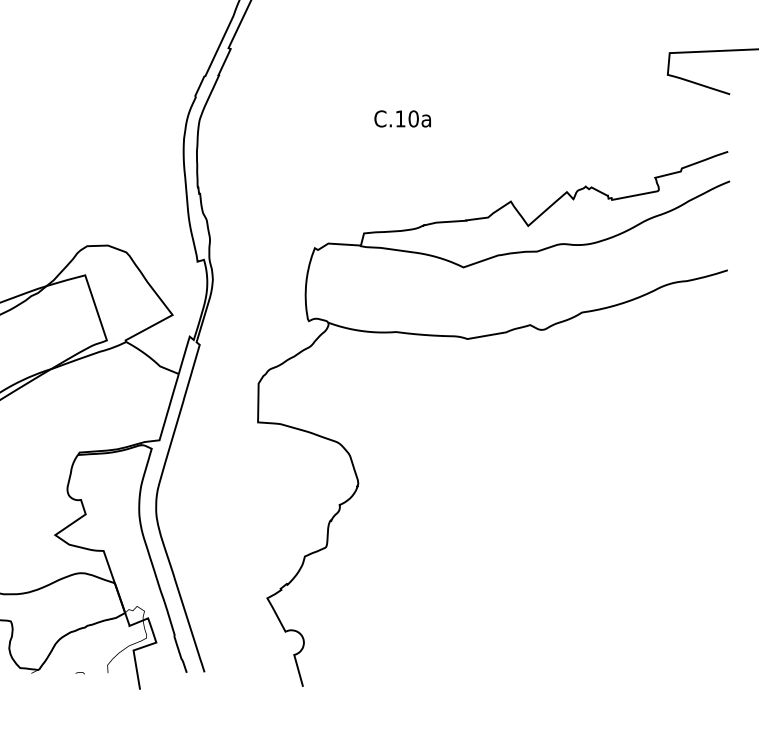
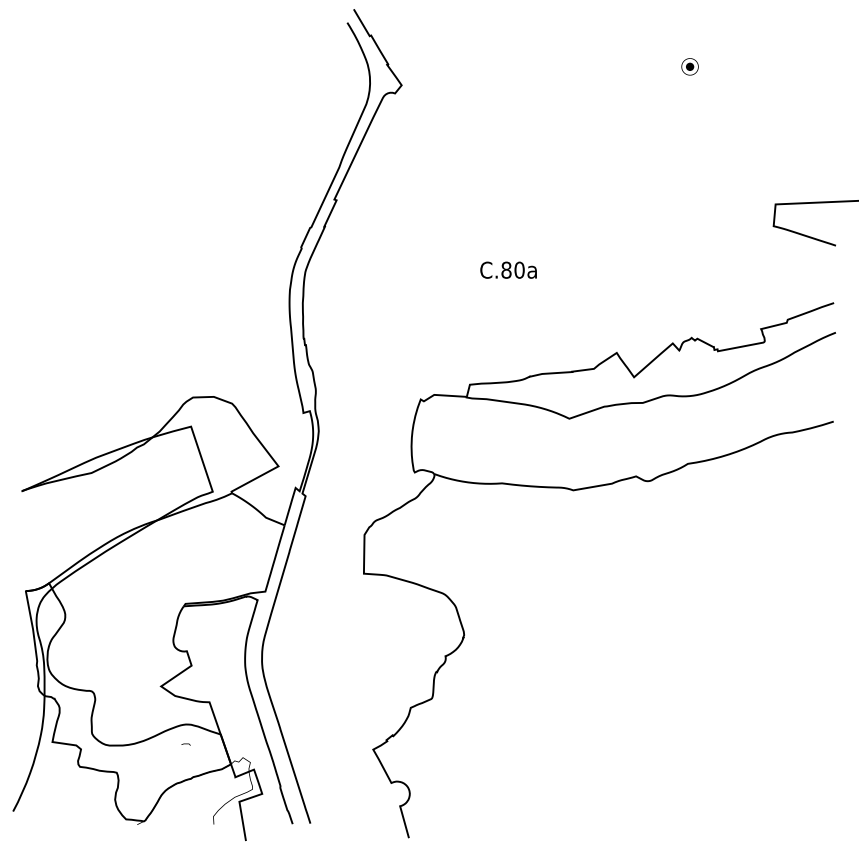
text: (400, 118) -> (506, 269), C.10a -> C.80a
line: (79, 673) -> (185, 744), moved

